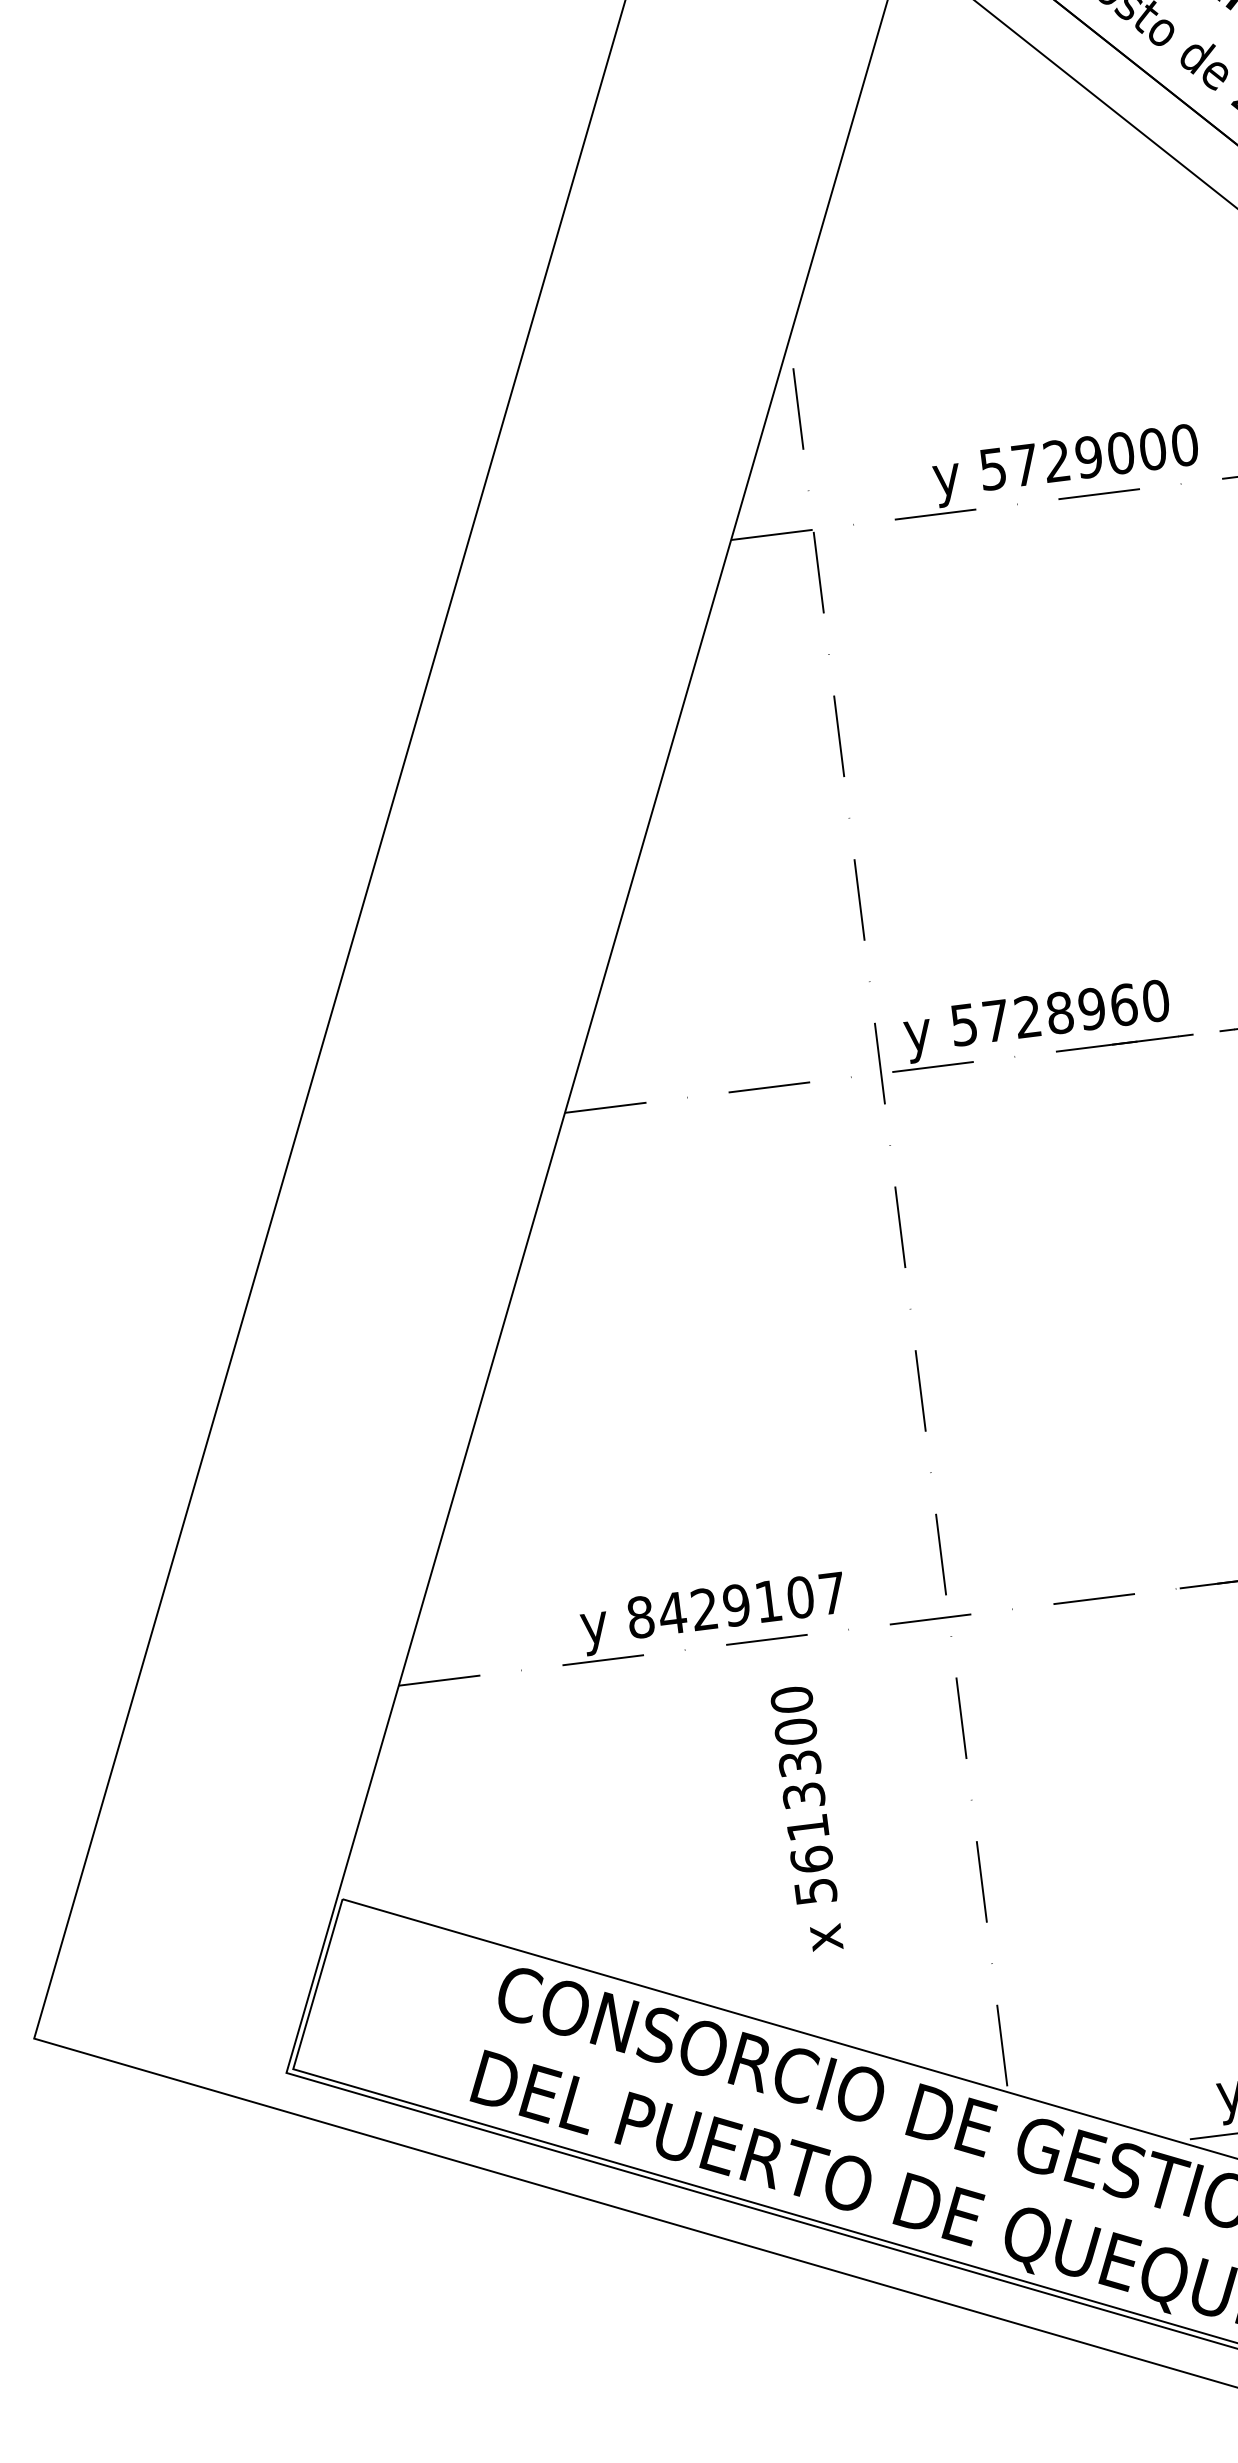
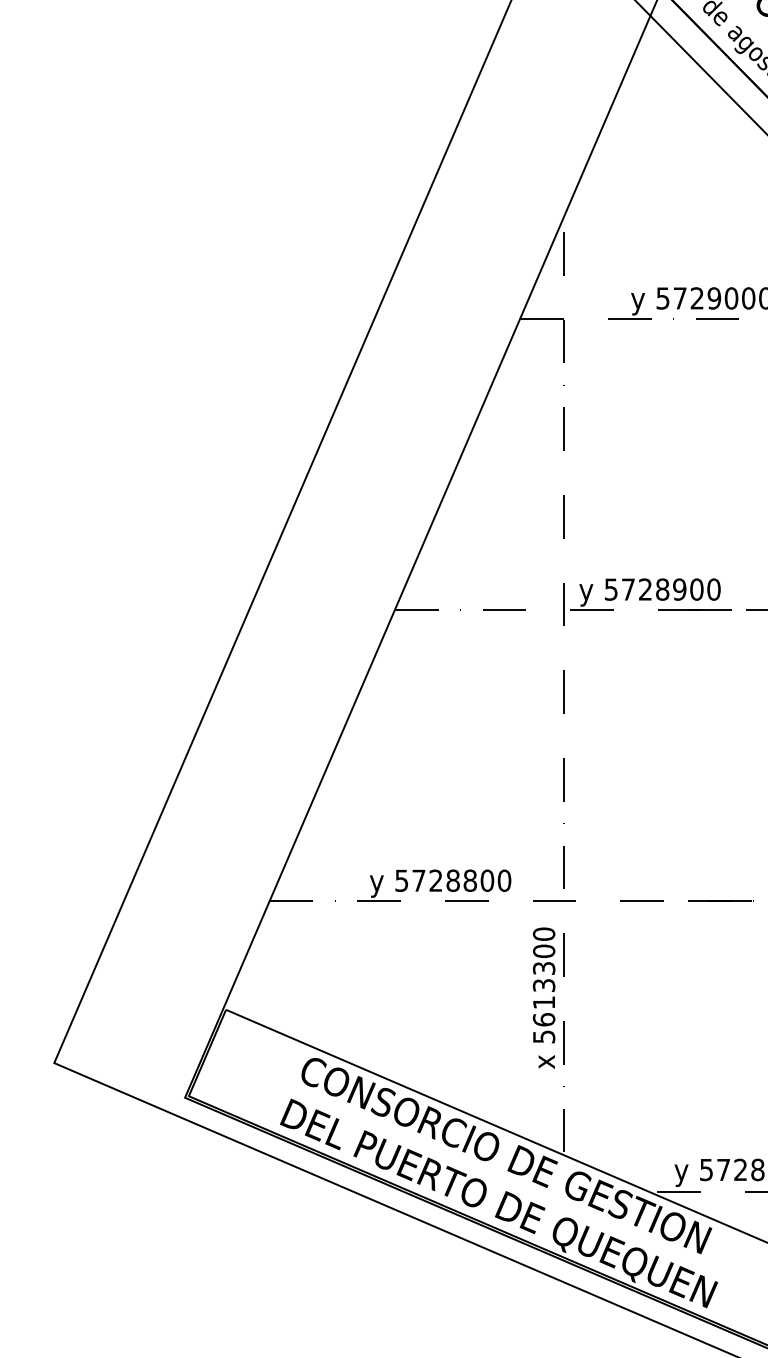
text: (1123, 1004) -> (696, 589), 5728960 -> 5728900
text: (737, 1604) -> (453, 880), 8429107 -> 5728800
text: (805, 1818) -> (543, 997), moved

